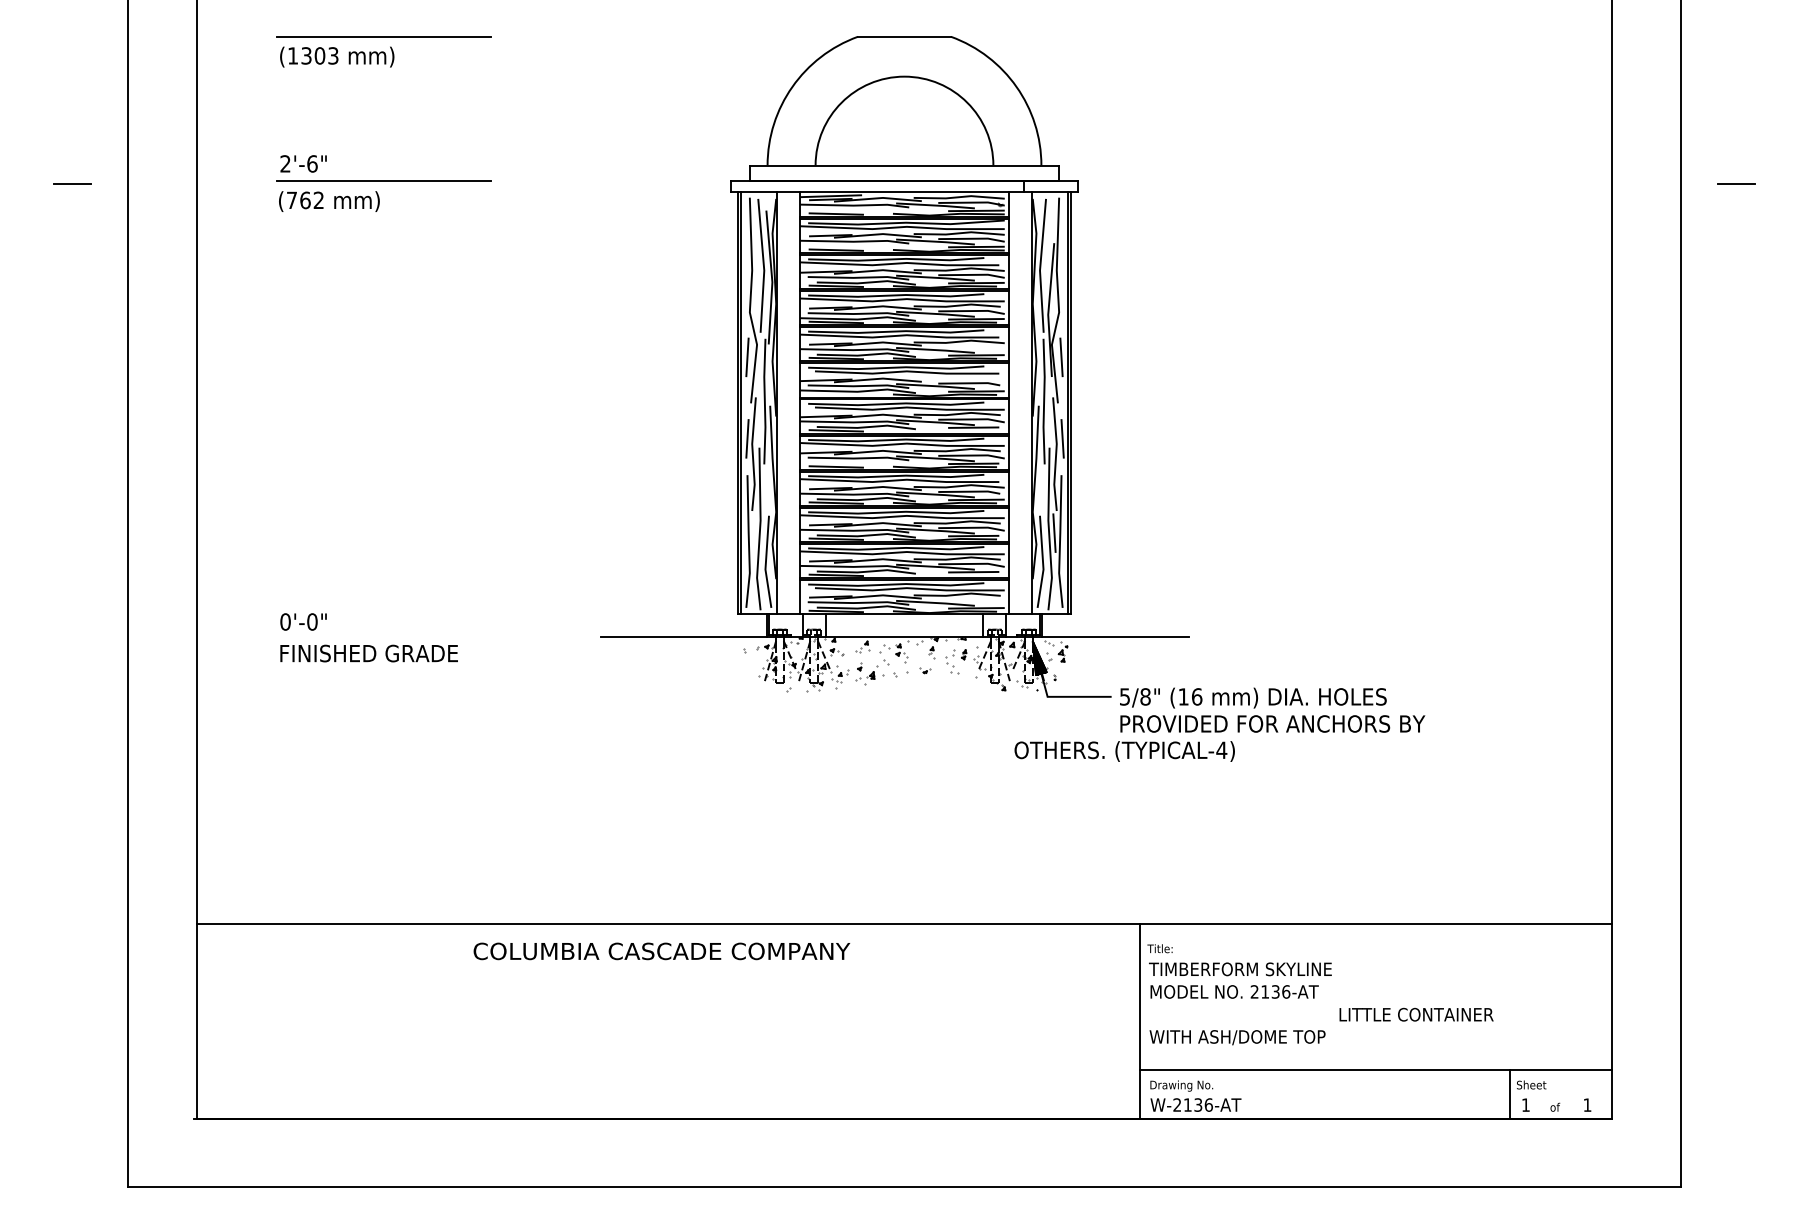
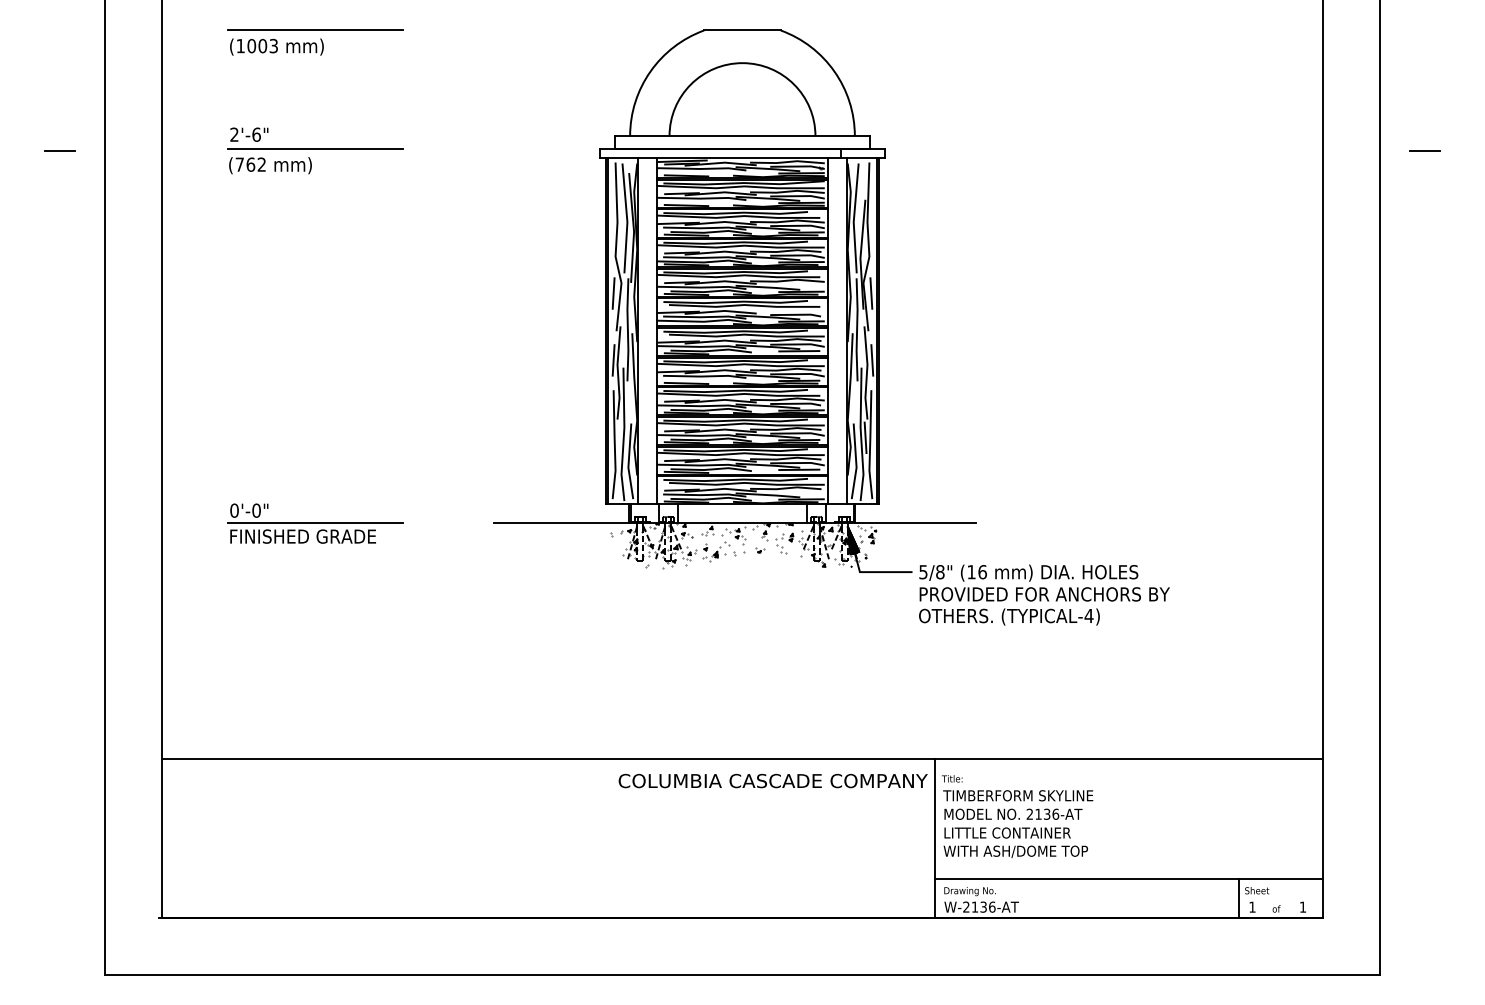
text: (306, 55) -> (251, 45), (1303 -> (1003
line: (384, 637) -> (315, 523), added
text: (1124, 751) -> (1009, 616), moved
text: (661, 951) -> (772, 781), moved
text: (1416, 1014) -> (1007, 832), moved

